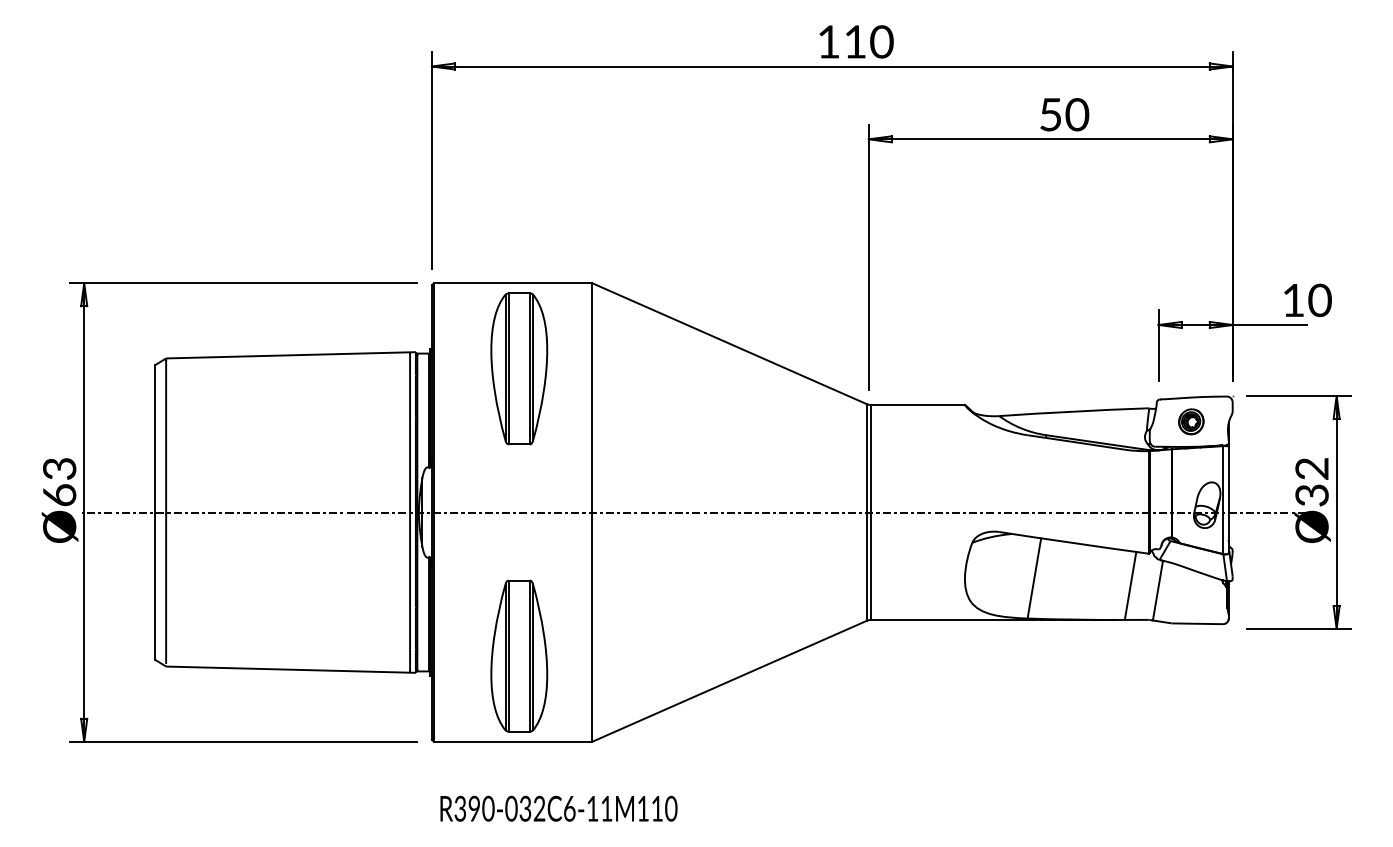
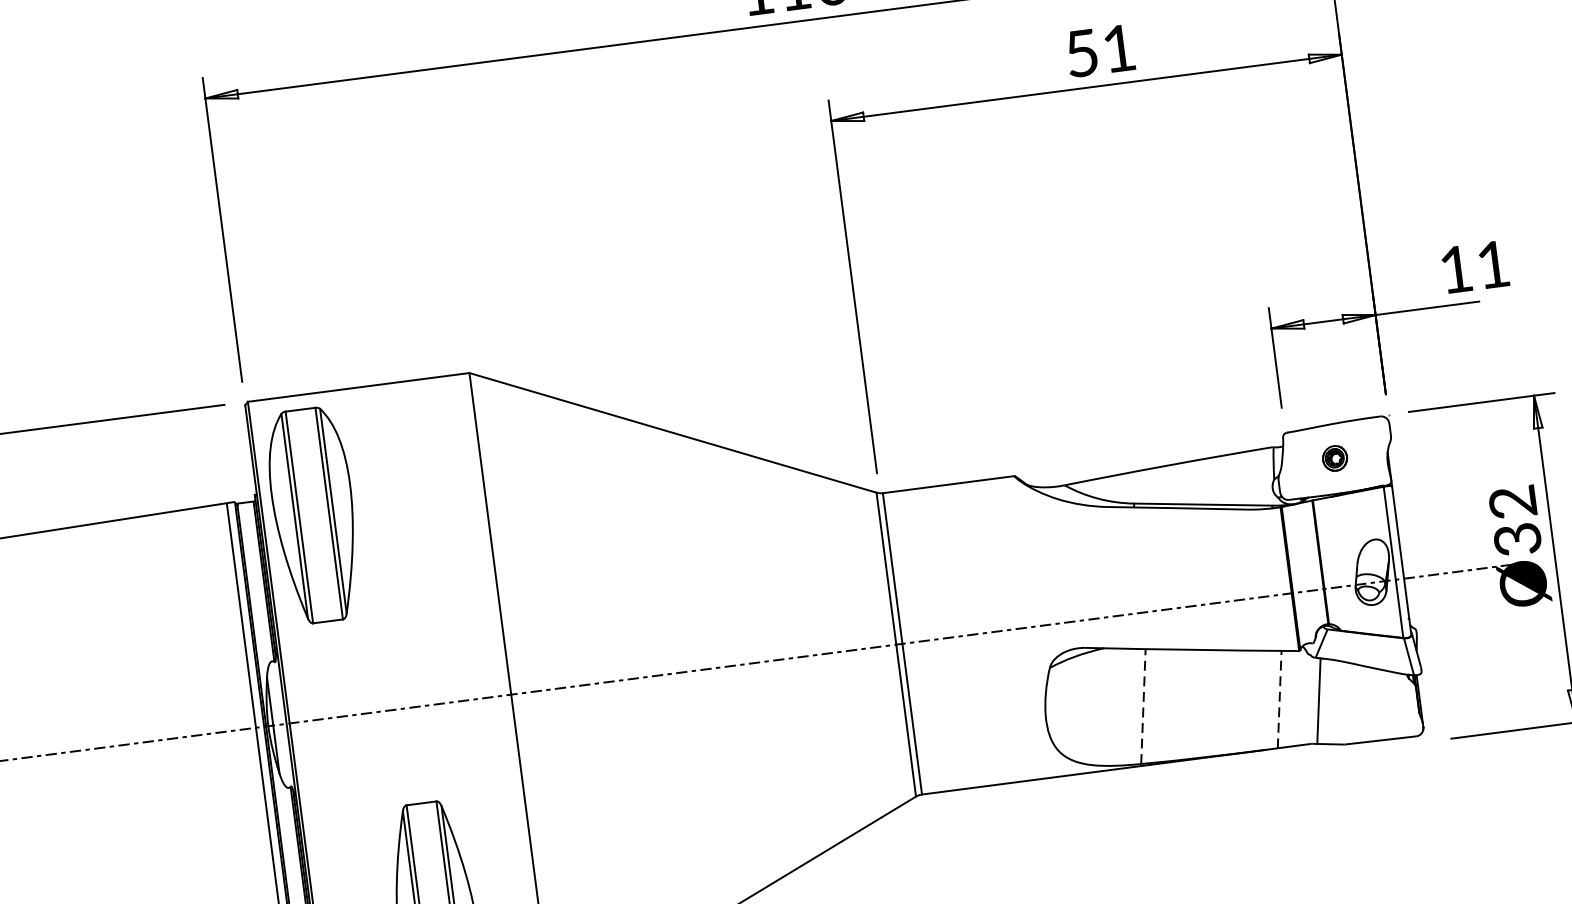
text: (1077, 114) -> (1119, 48), 50 -> 51
text: (1319, 300) -> (1492, 264), 10 -> 11
part: (519, 368) -> (314, 514), moved
part: (1191, 421) -> (1335, 457), size x0.7
line: (1034, 578) -> (1143, 706), solid -> dashed
line: (1130, 585) -> (1279, 698), solid -> dashed

